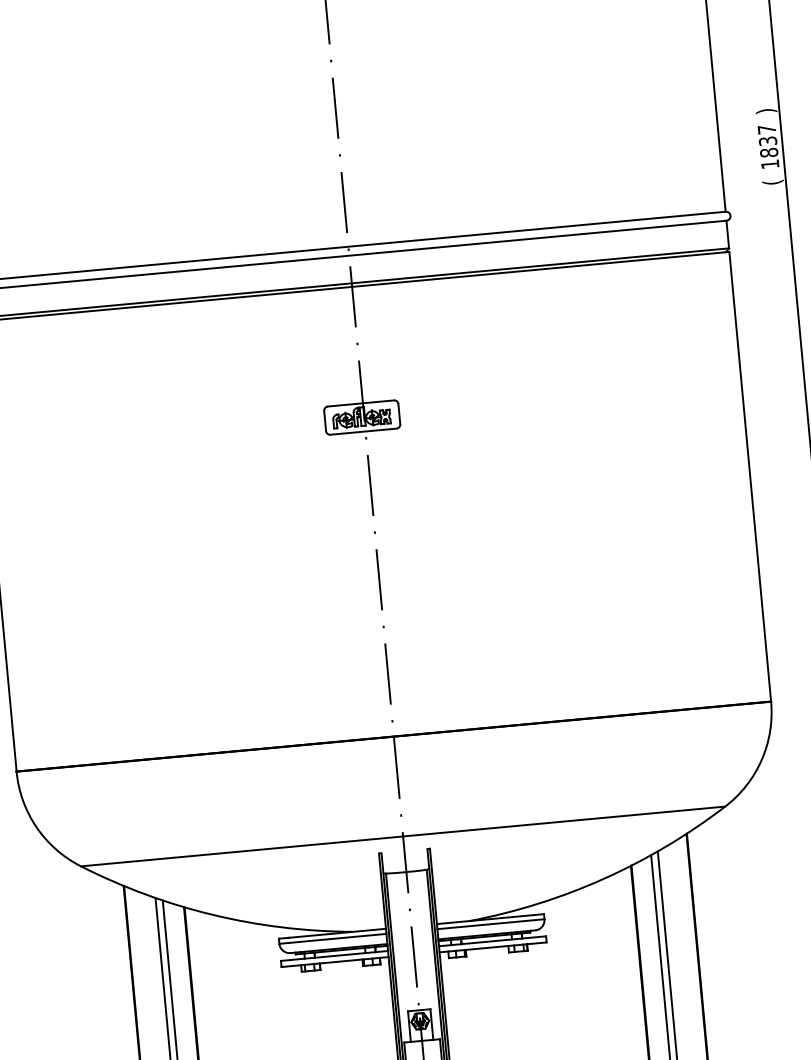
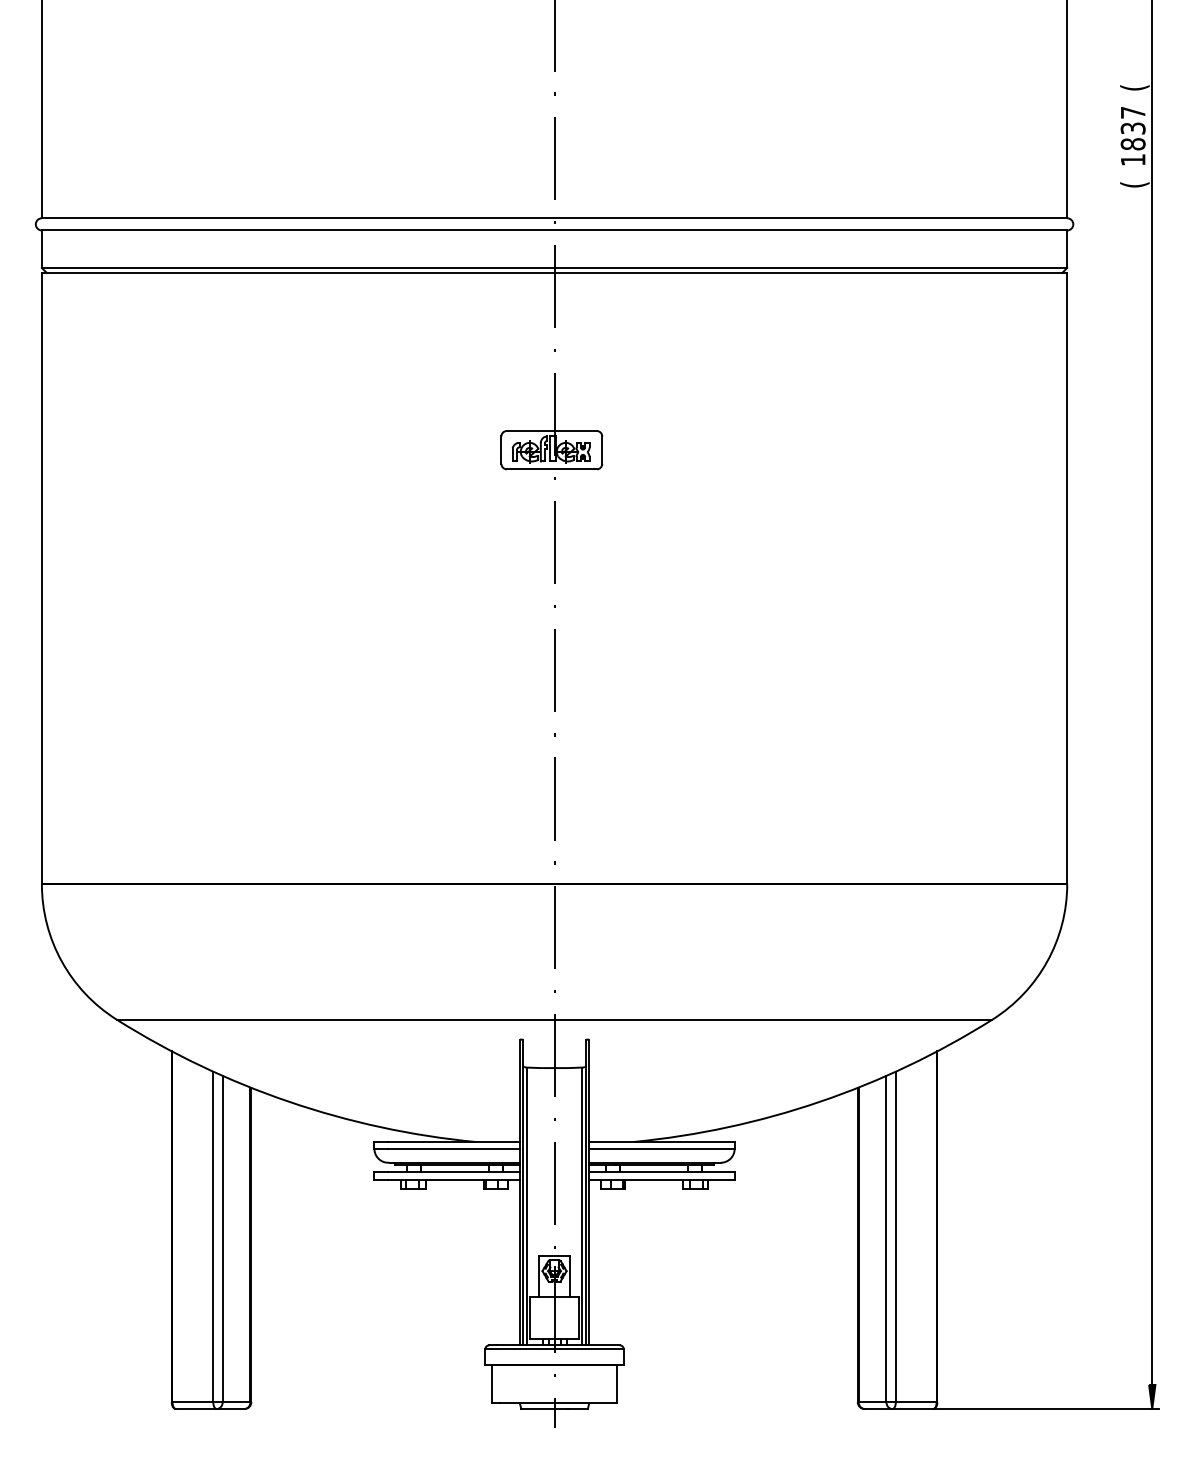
text: (766, 110) -> (1134, 87), ) -> (

